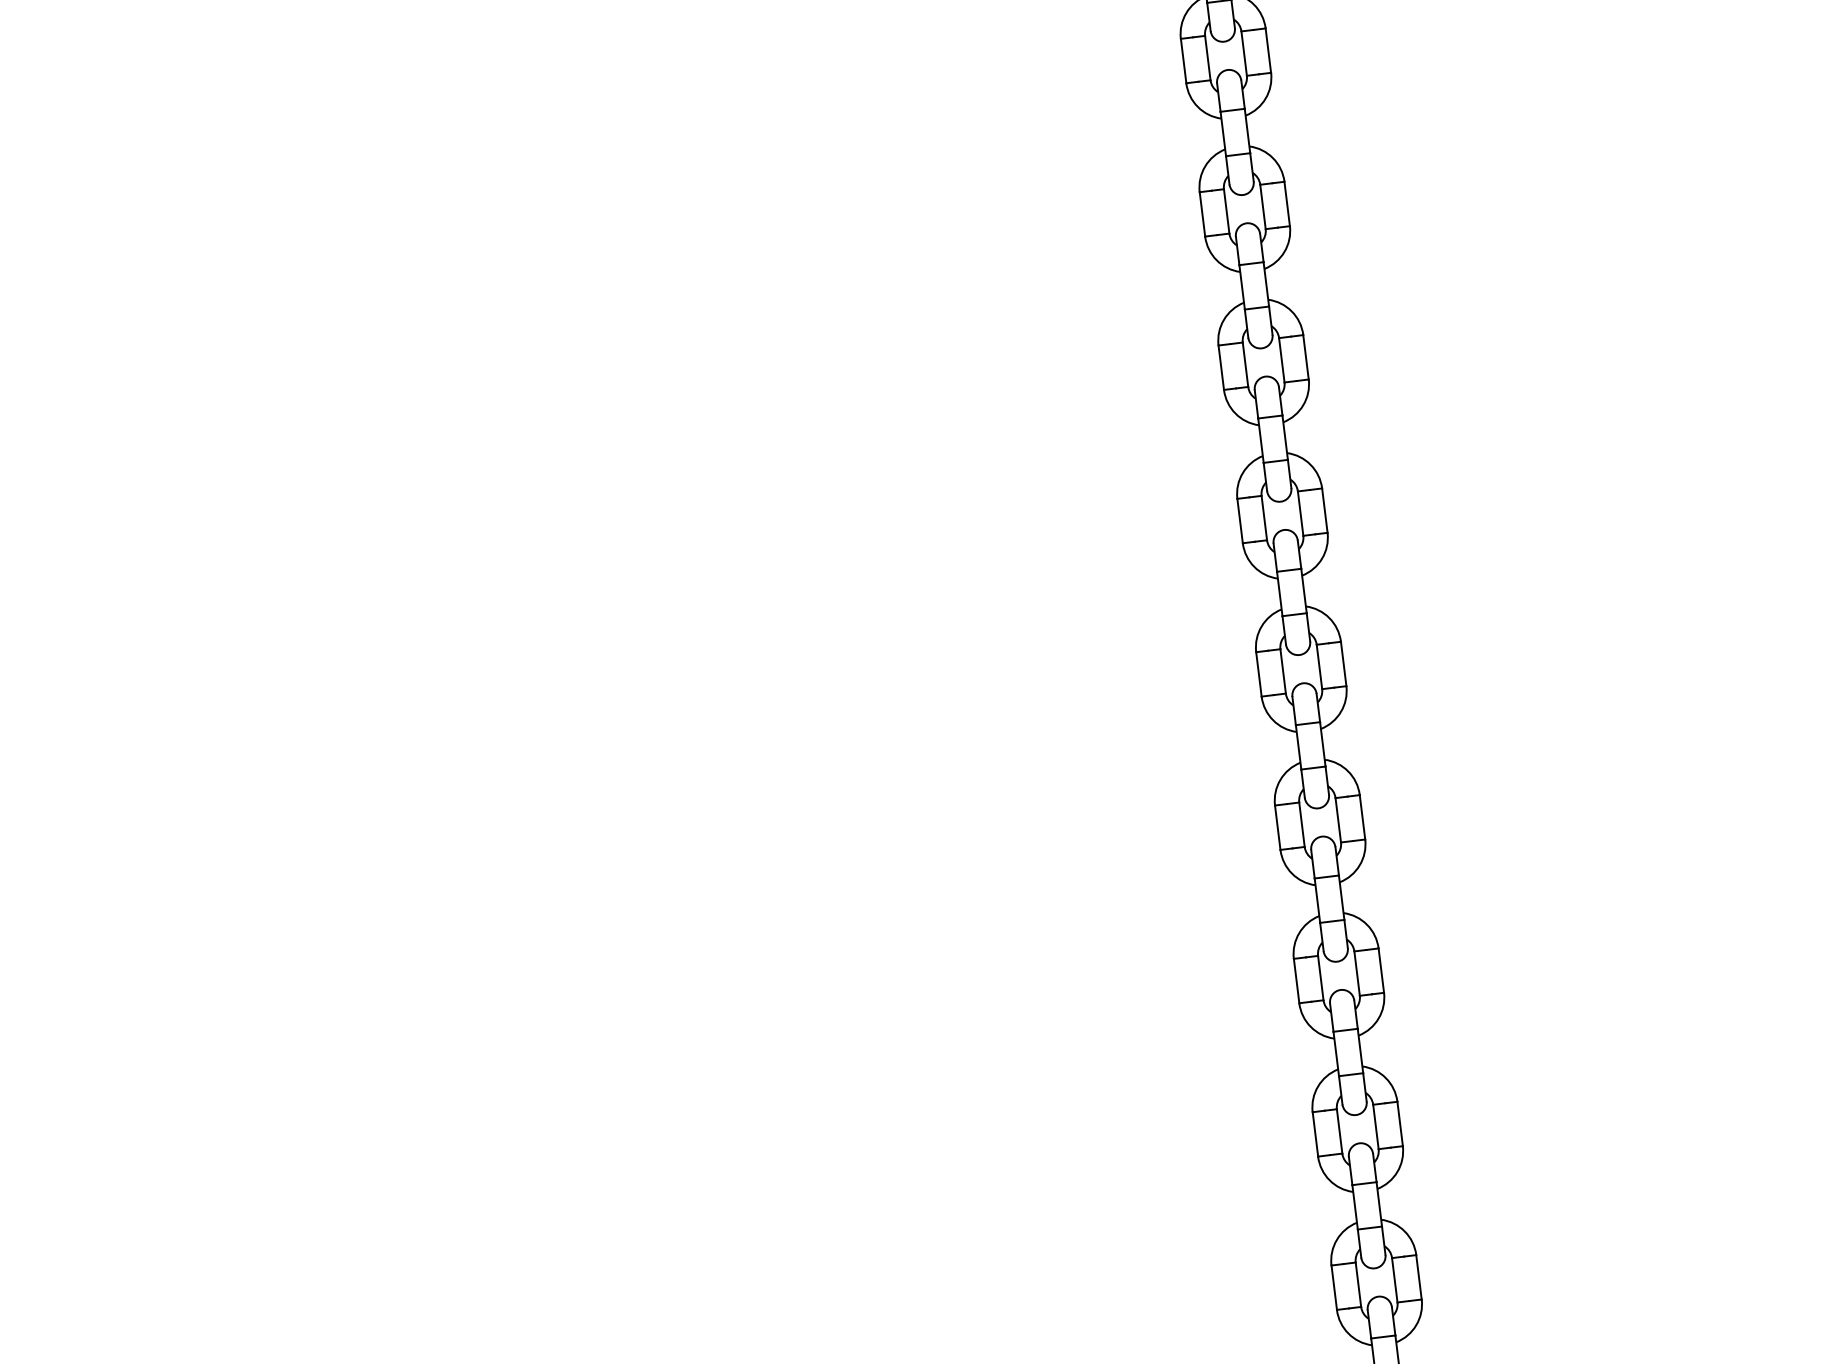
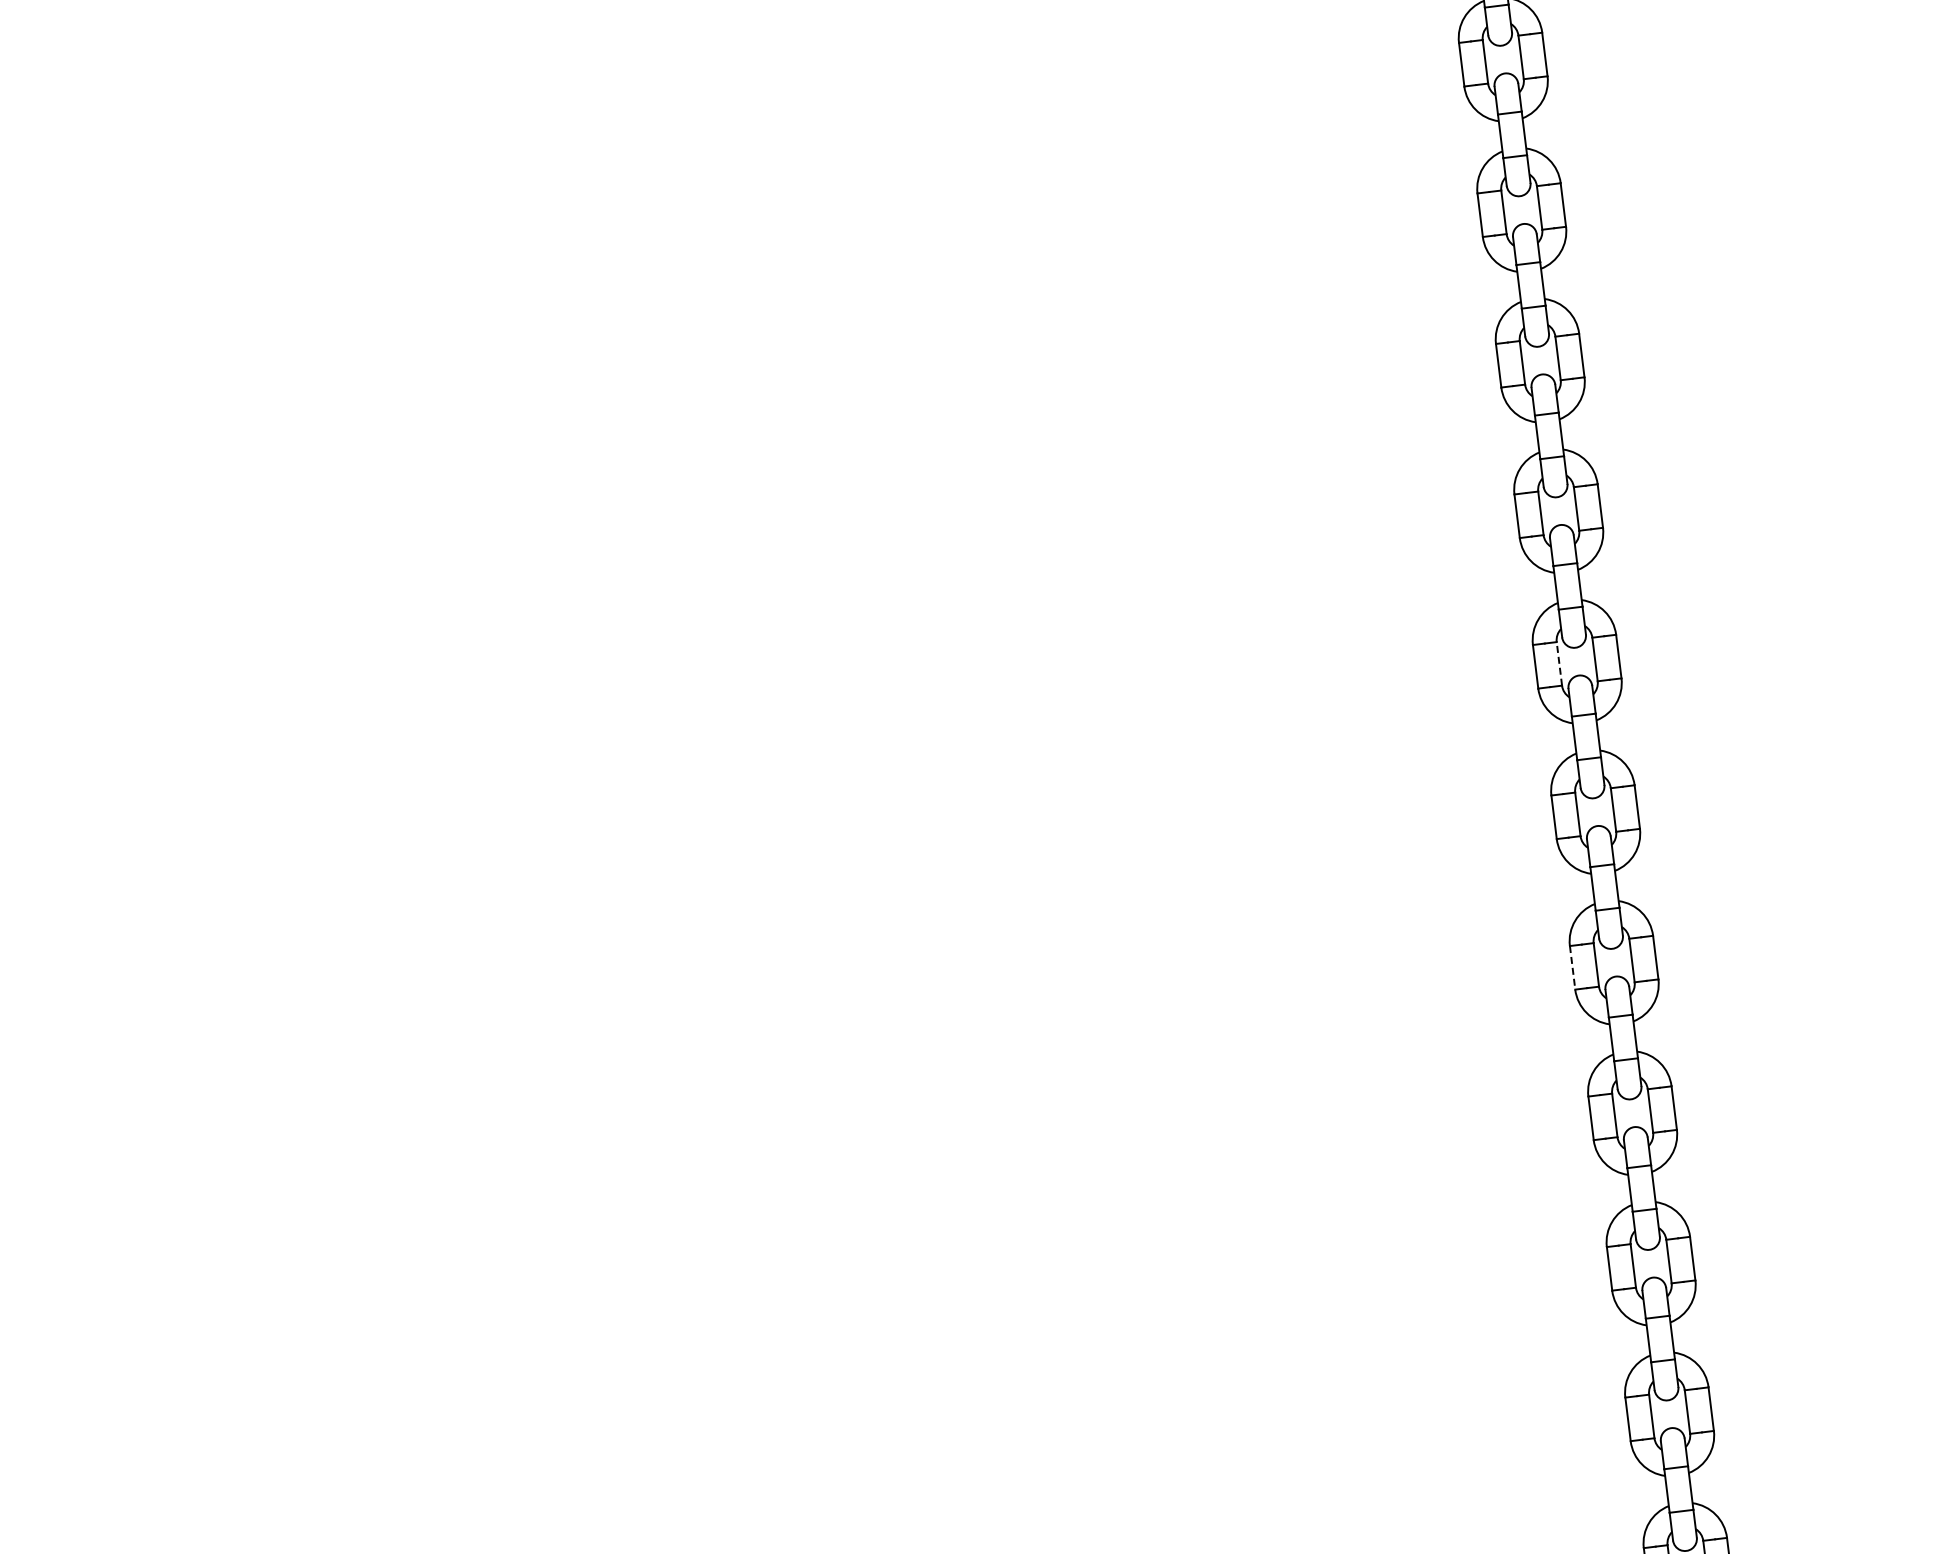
line: (1283, 671) -> (1559, 663), solid -> dashed
line: (1296, 980) -> (1572, 967), solid -> dashed

